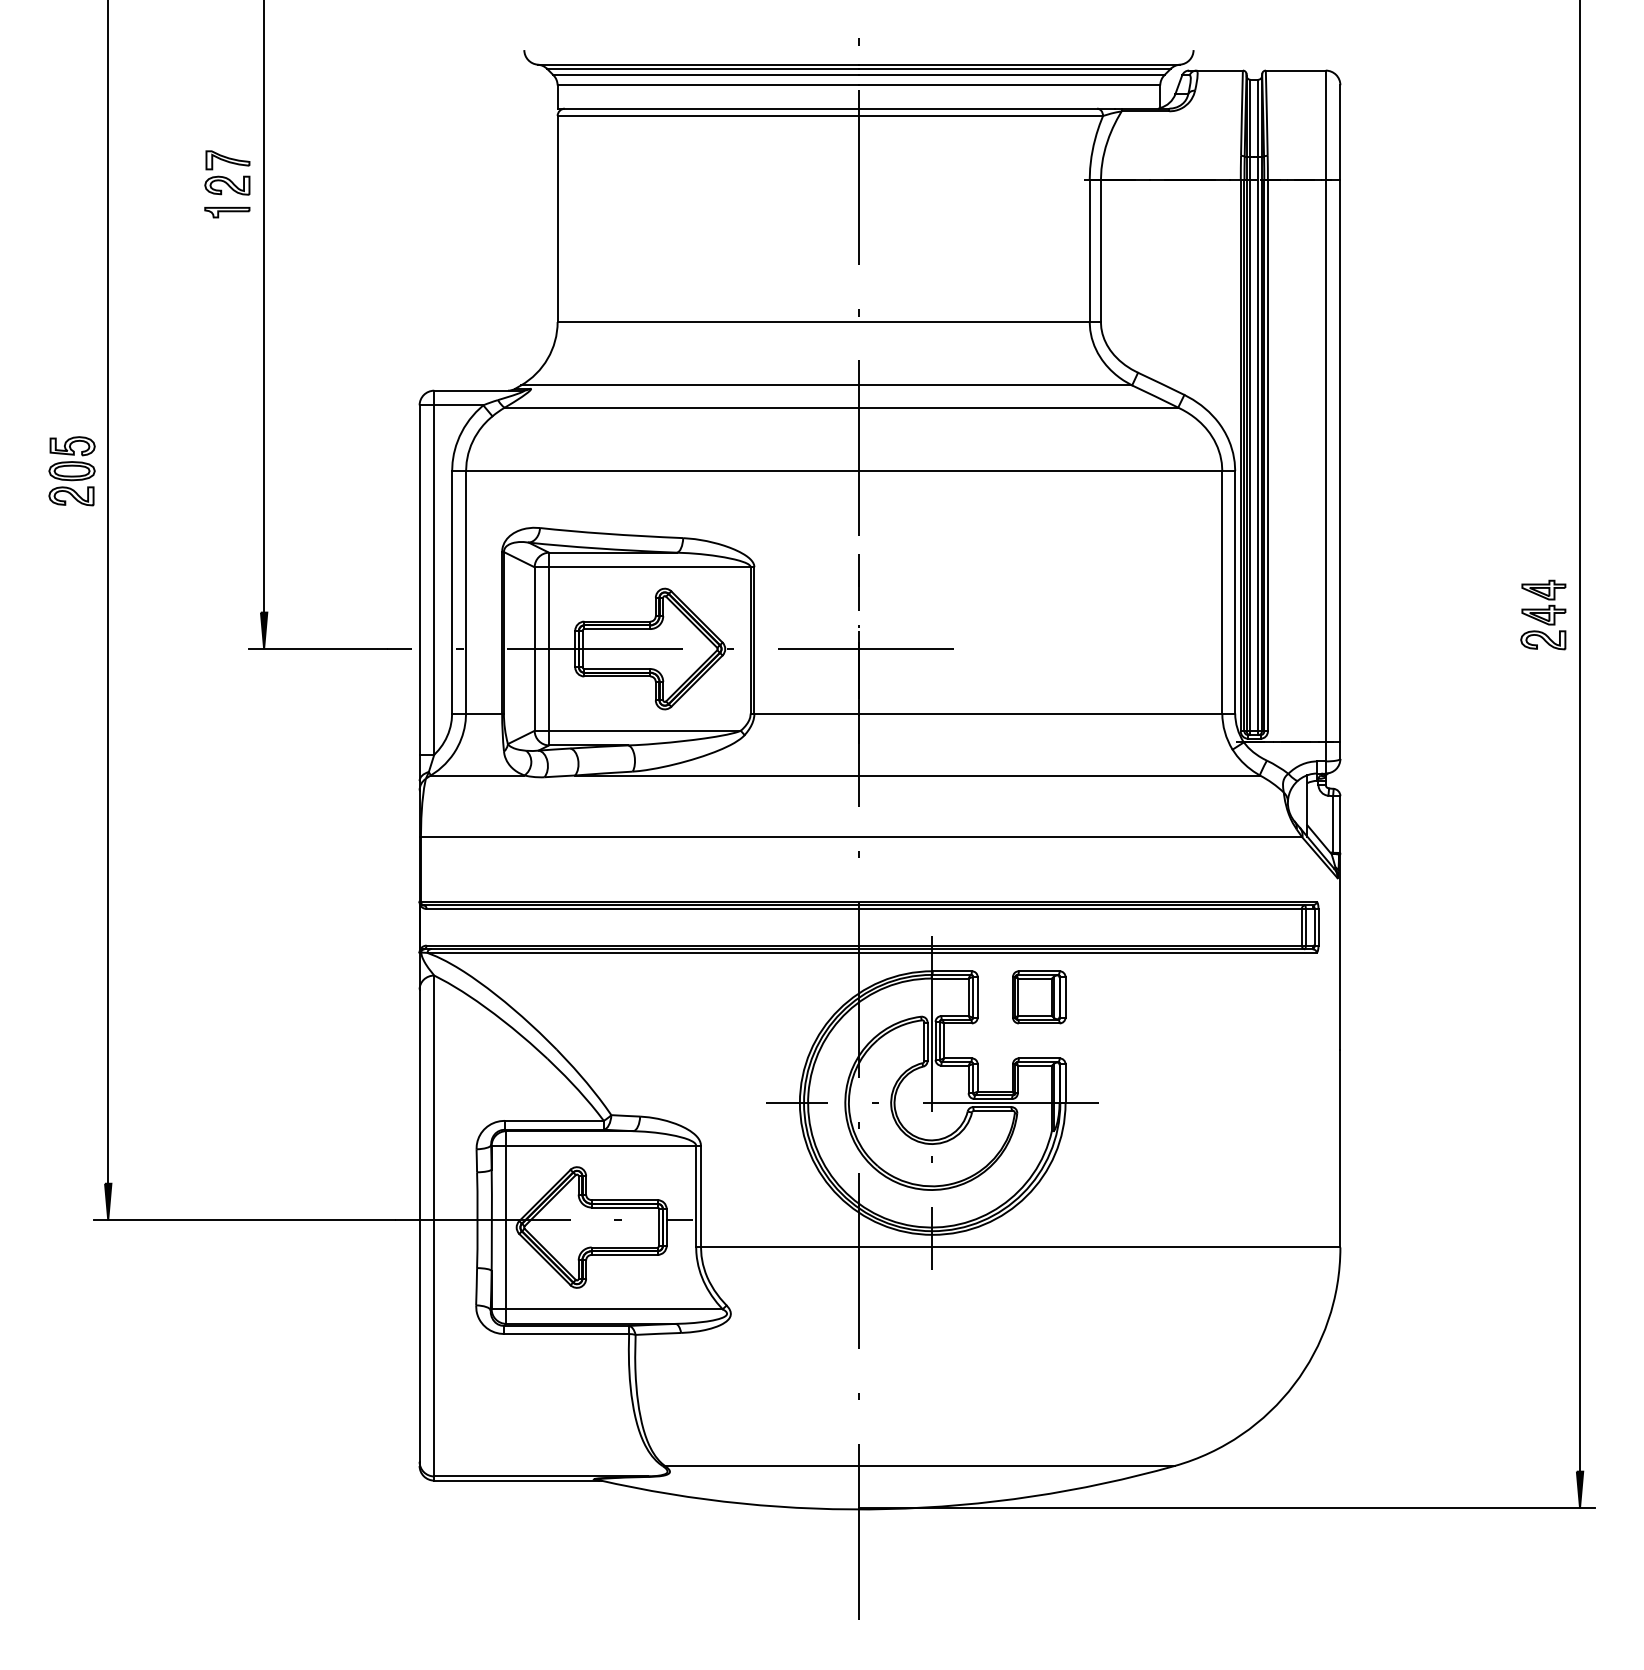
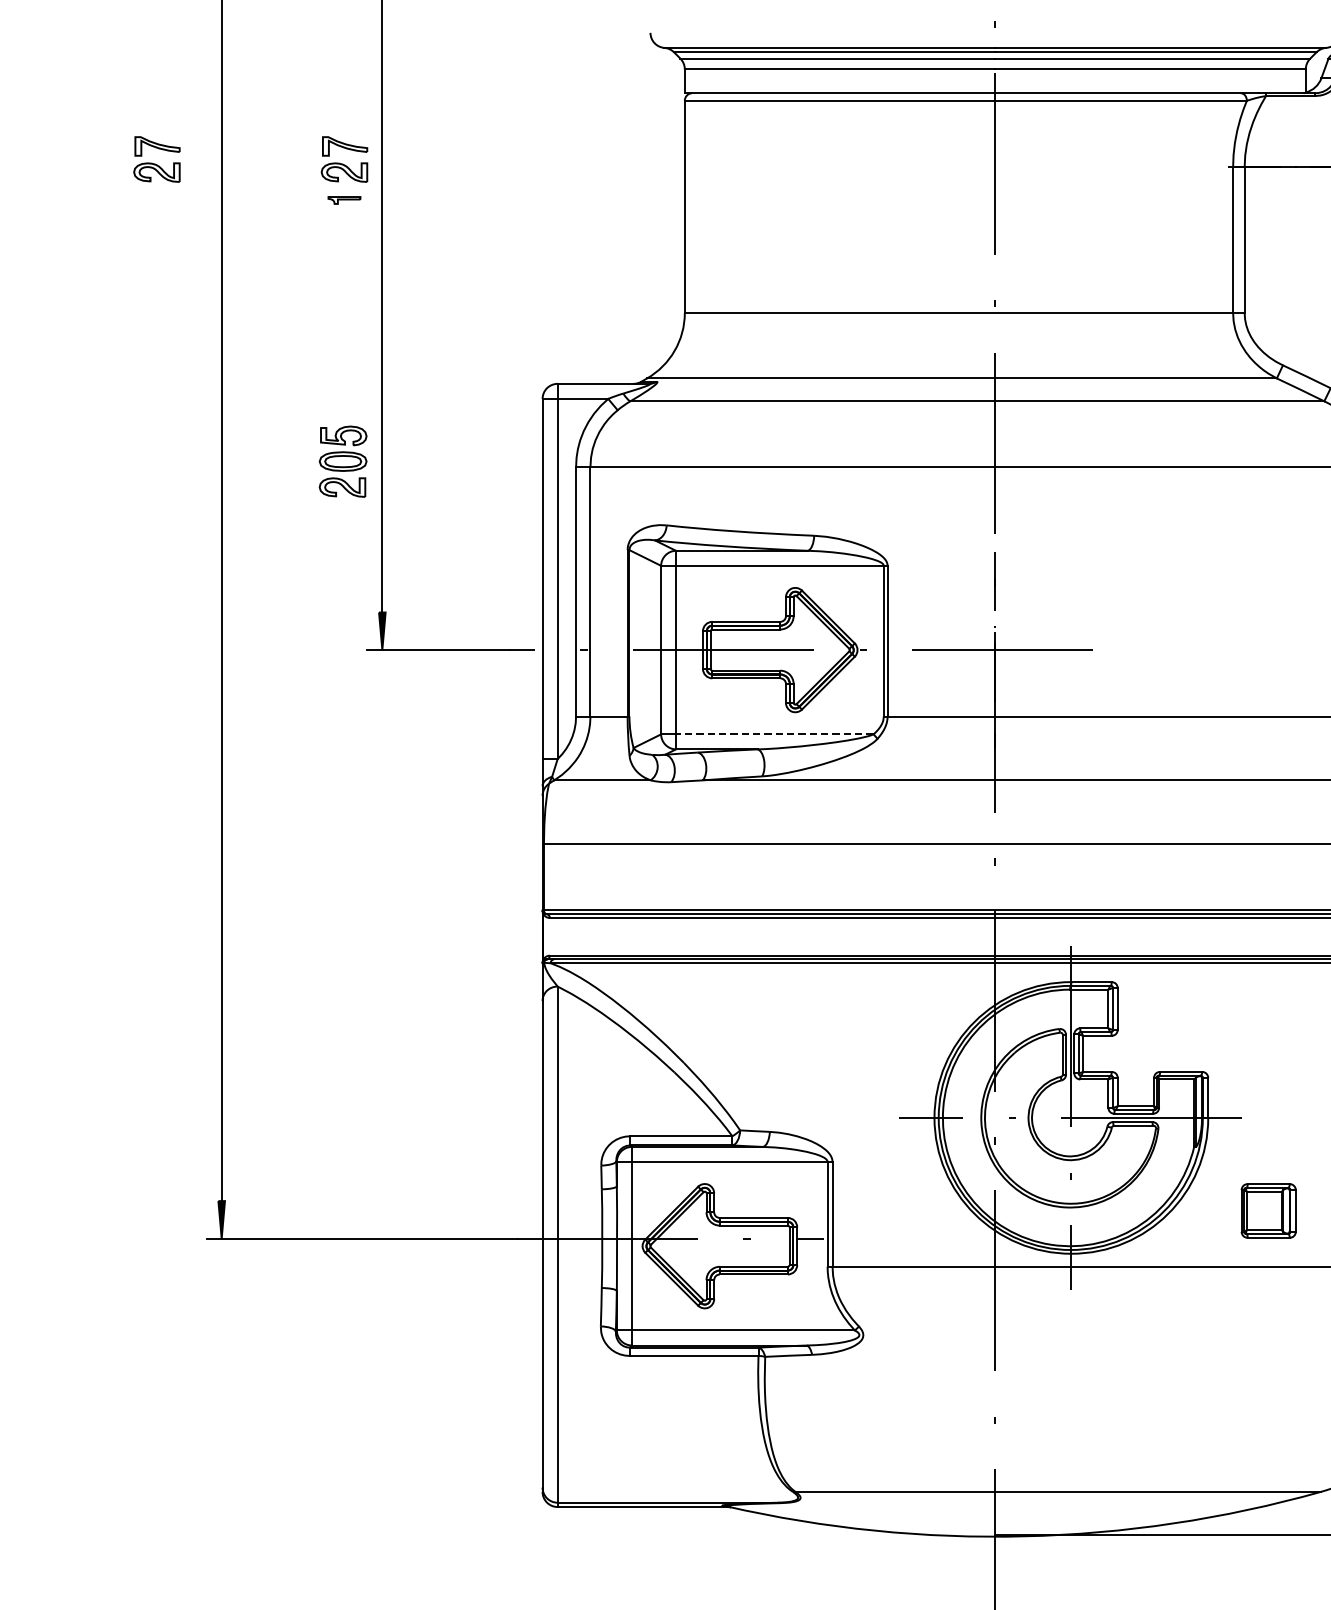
part: (45, 172) -> (157, 159), added
part: (227, 212) -> (344, 200), size x0.7
part: (71, 471) -> (342, 461), moved
line: (644, 730) -> (774, 734), solid -> dashed
part: (1039, 997) -> (1268, 1211), moved

